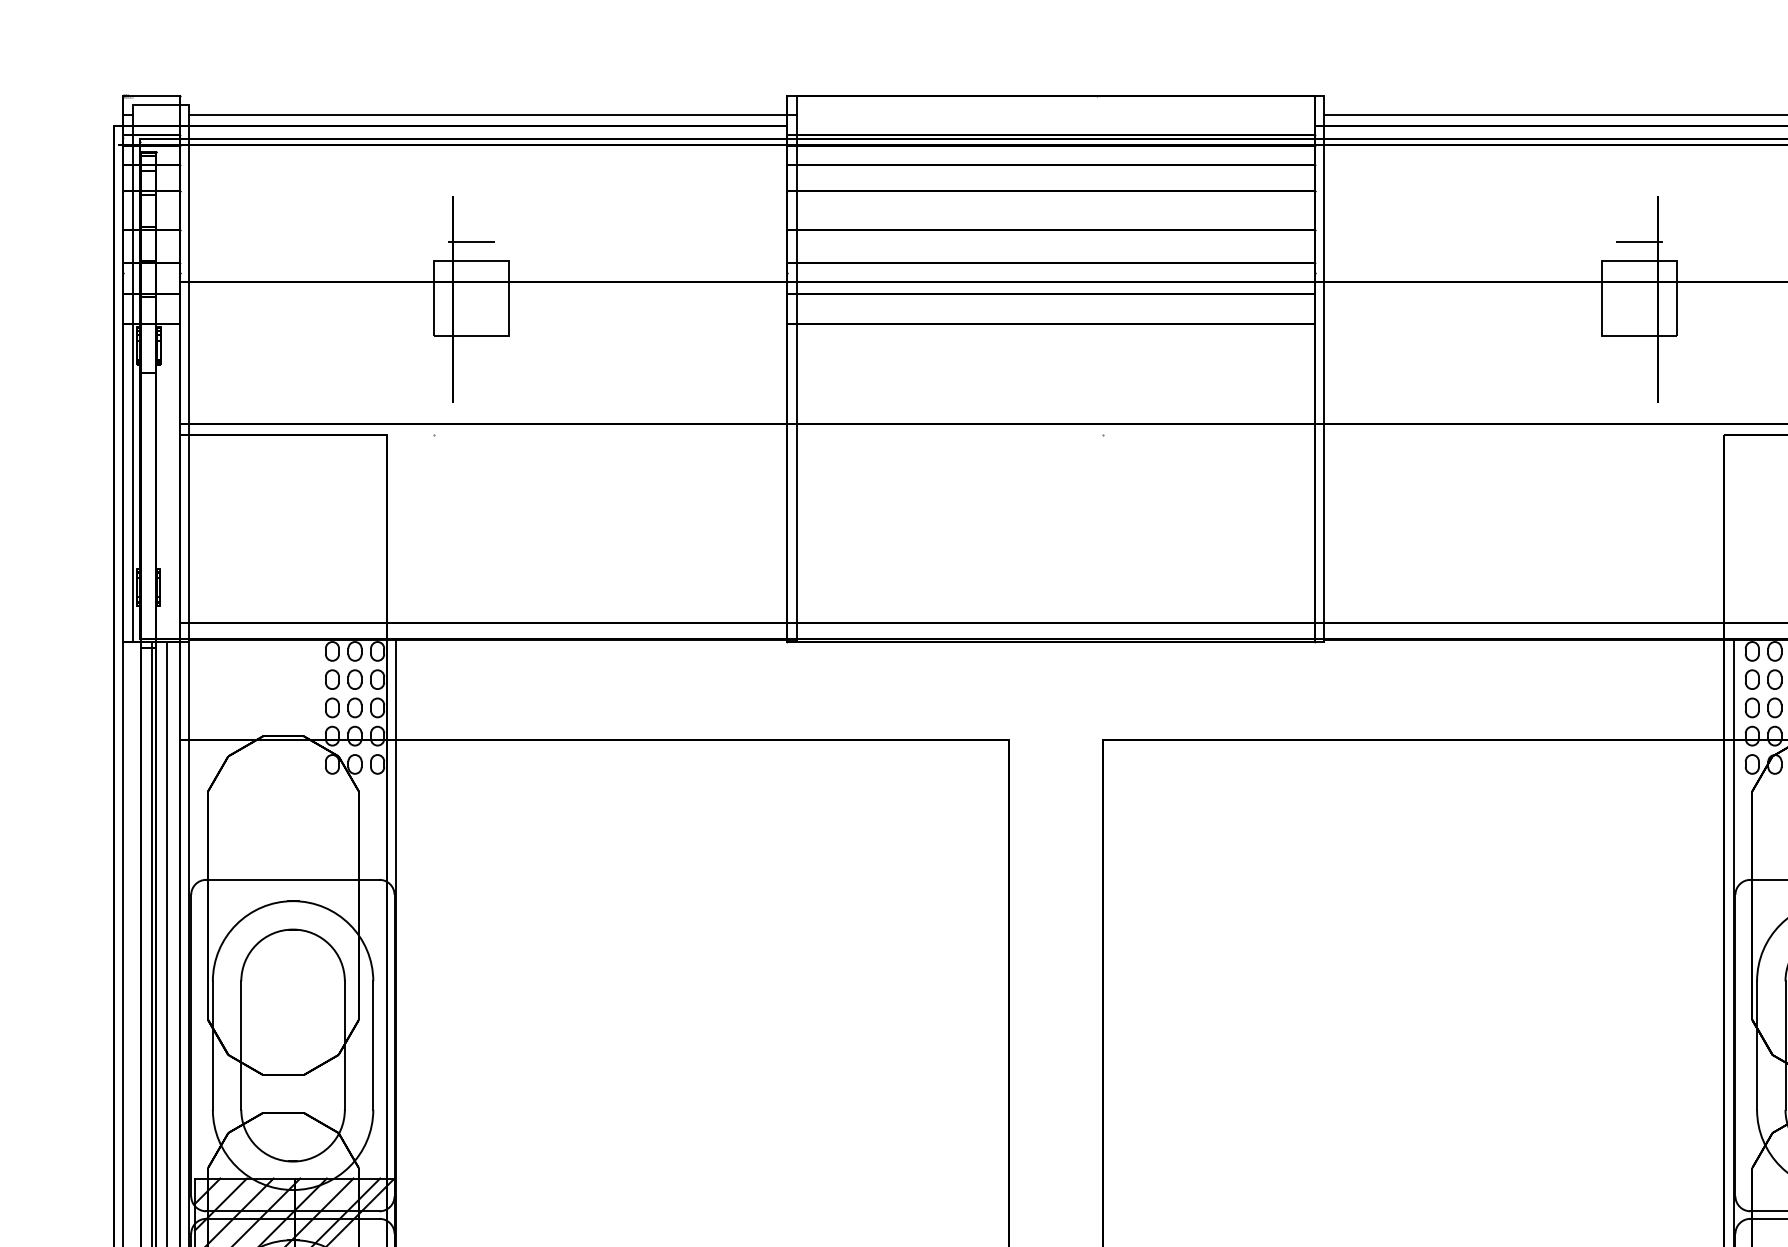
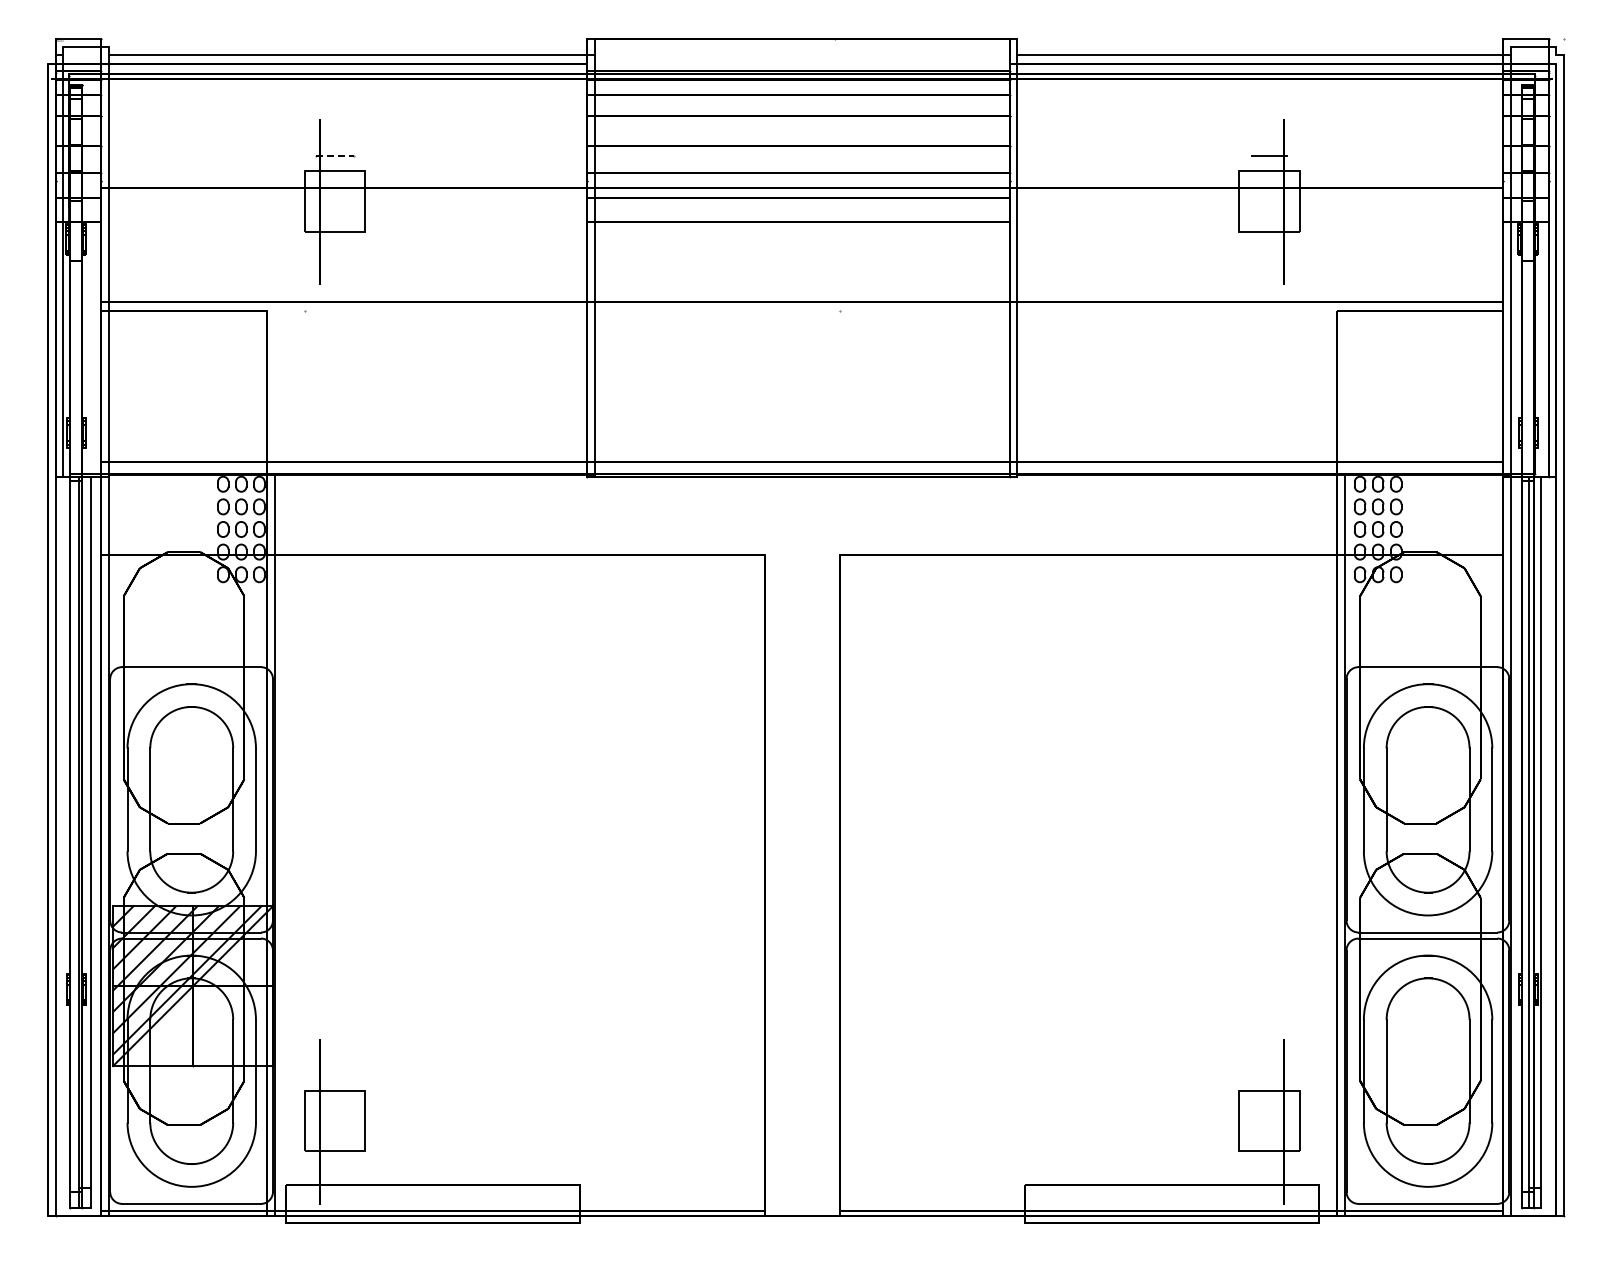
line: (471, 242) -> (334, 156), solid -> dashed

